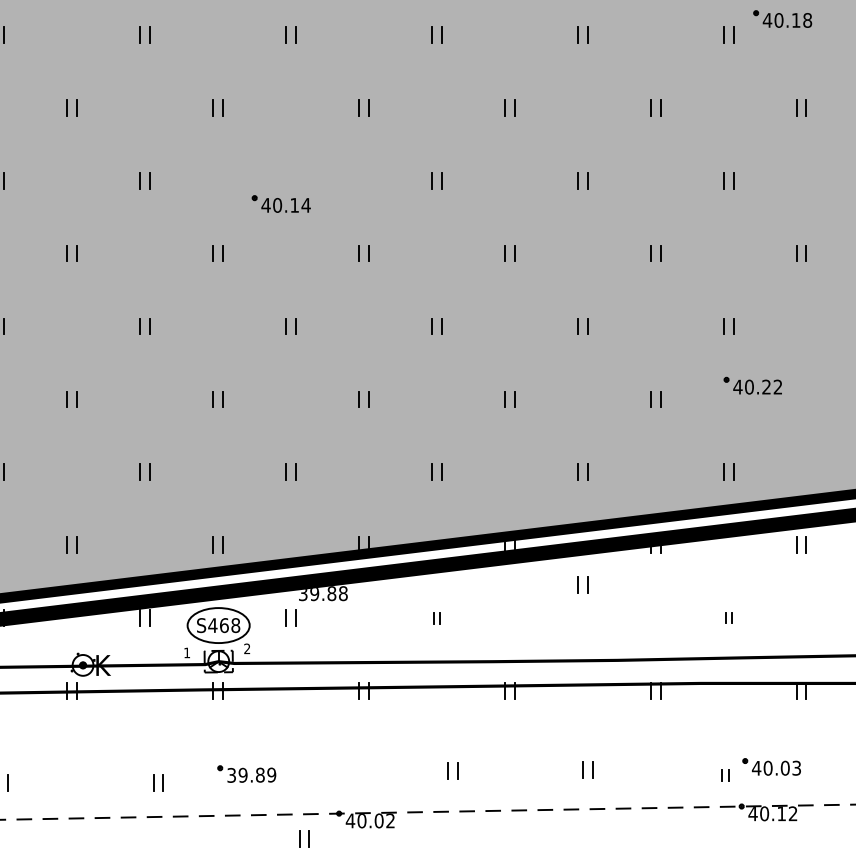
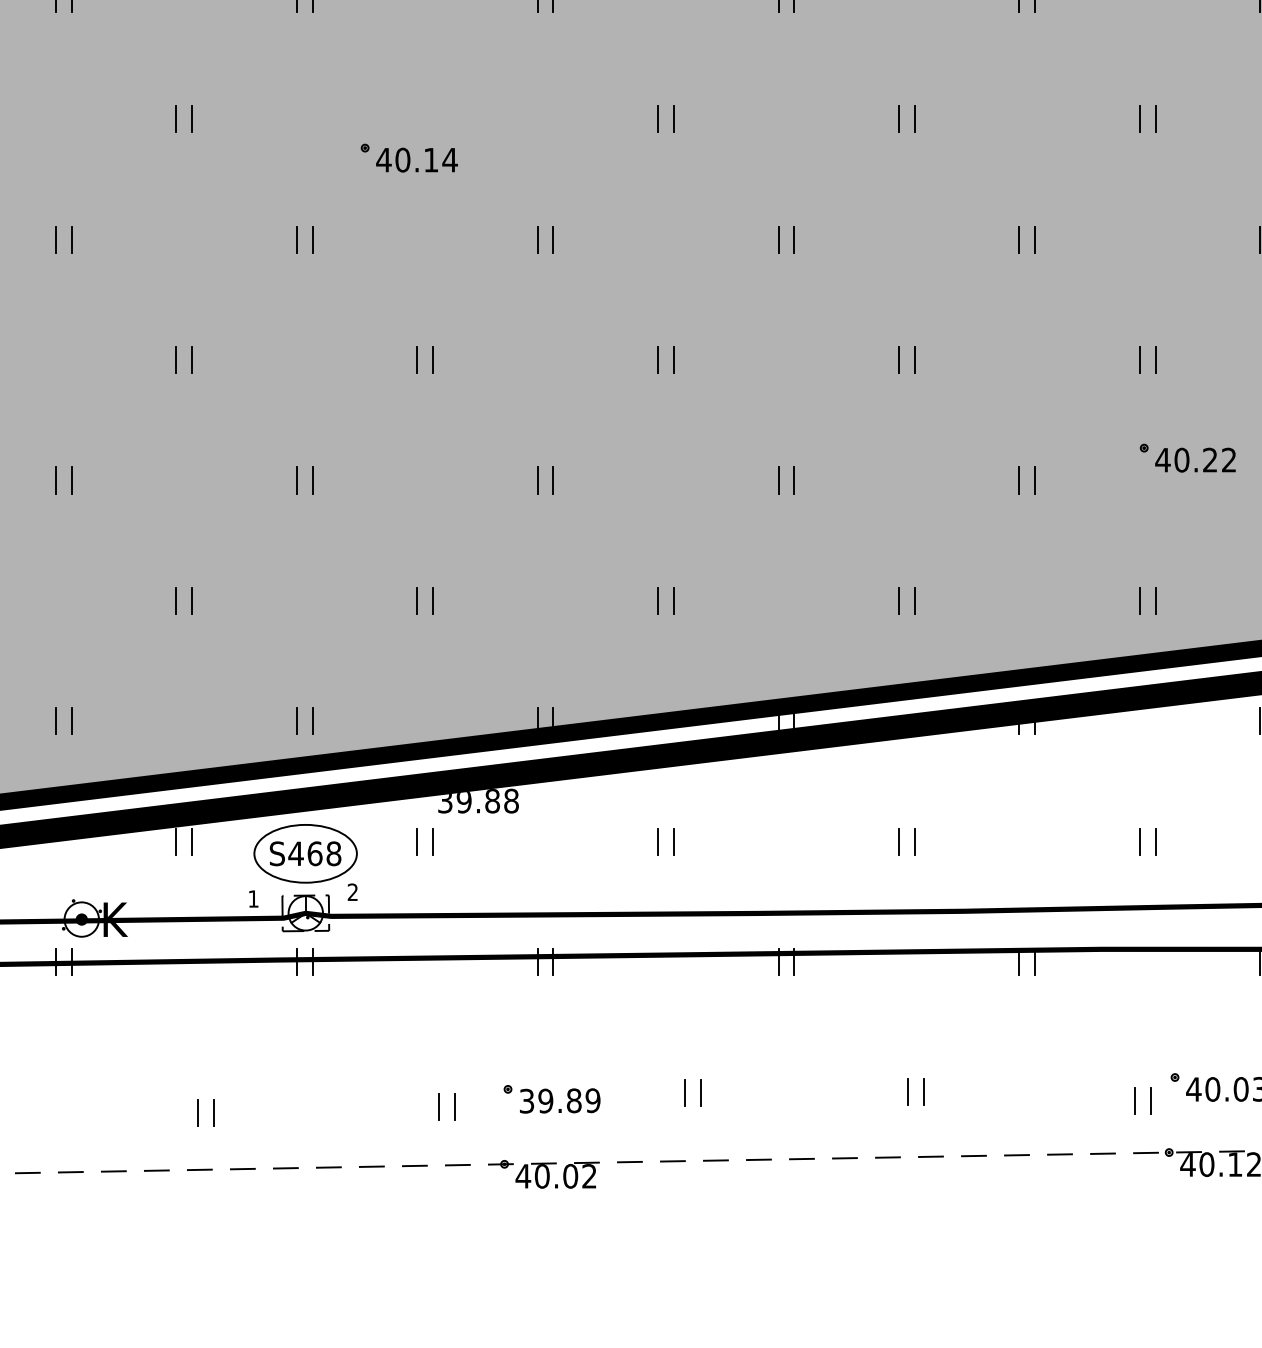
part: (582, 584) -> (906, 840), moved
part: (436, 617) -> (665, 840), size x1.43
part: (728, 617) -> (1147, 840), size x1.67
part: (246, 773) -> (551, 1098), moved
part: (725, 774) -> (1142, 1099), size x1.43
part: (304, 838) -> (447, 1106), moved

